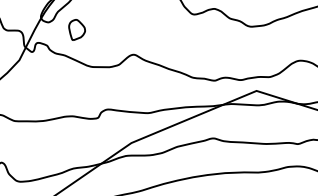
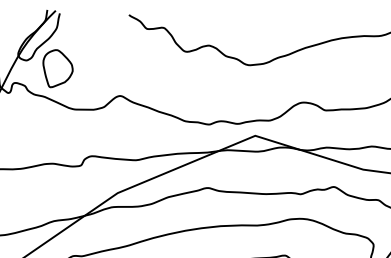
part: (76, 29) -> (57, 68), size x1.67

